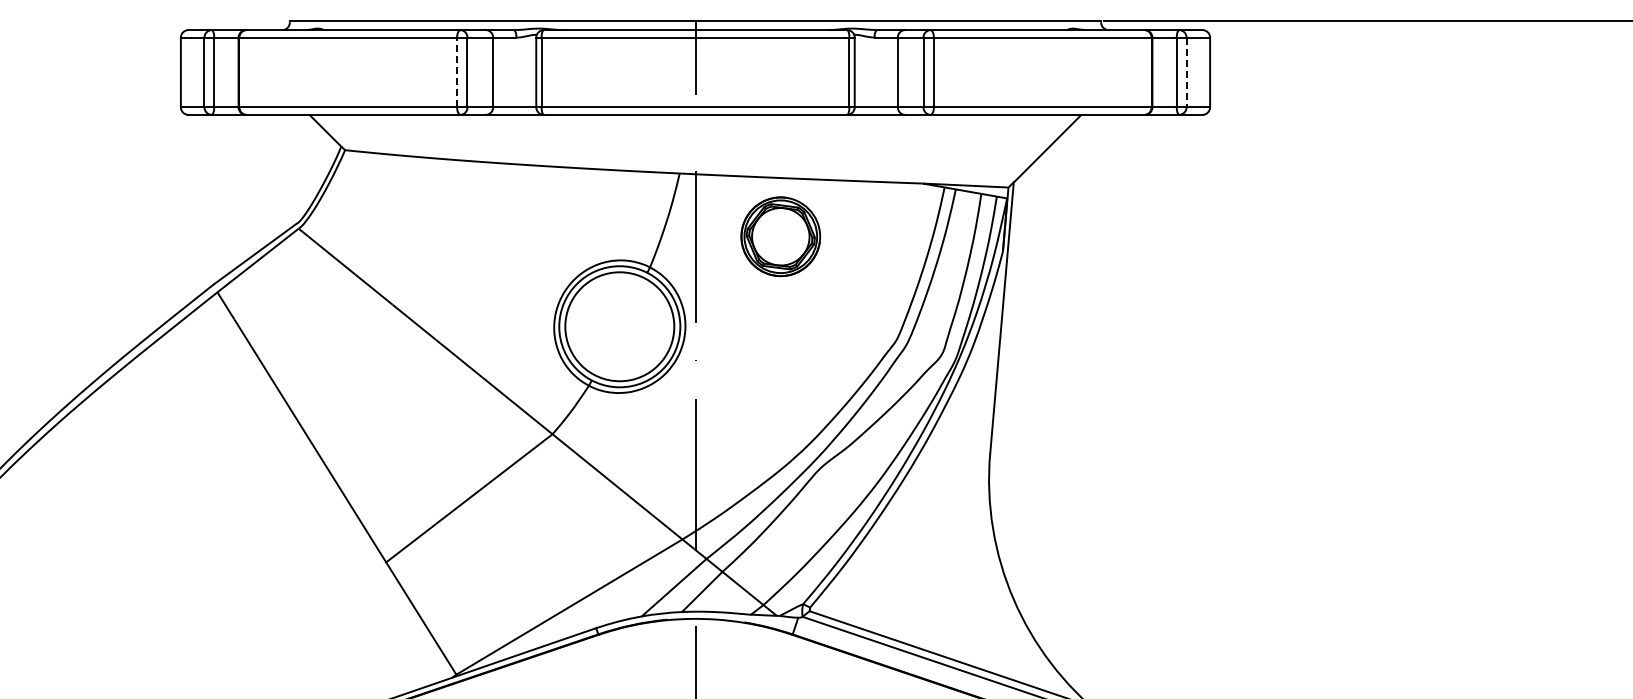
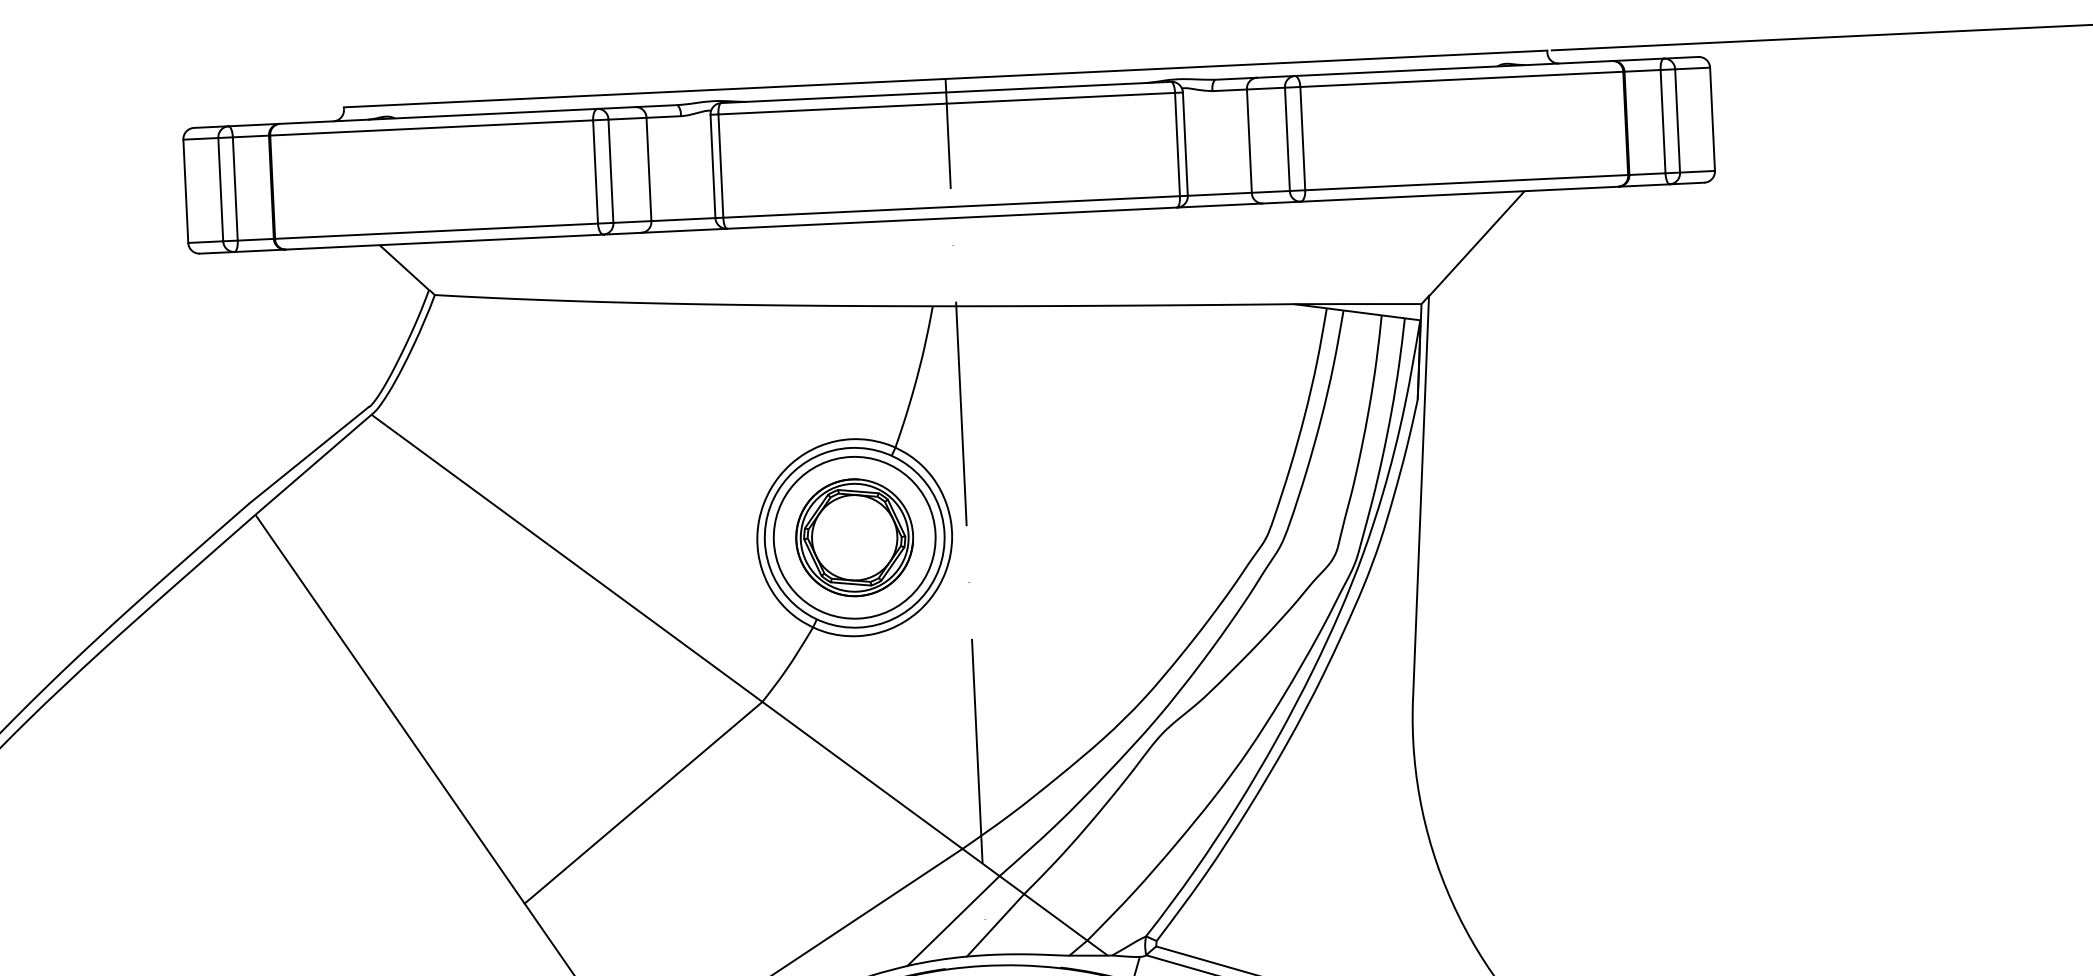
line: (457, 72) -> (596, 171), dashed -> solid
line: (1186, 72) -> (1677, 120), dashed -> solid
part: (780, 236) -> (854, 537), moved

